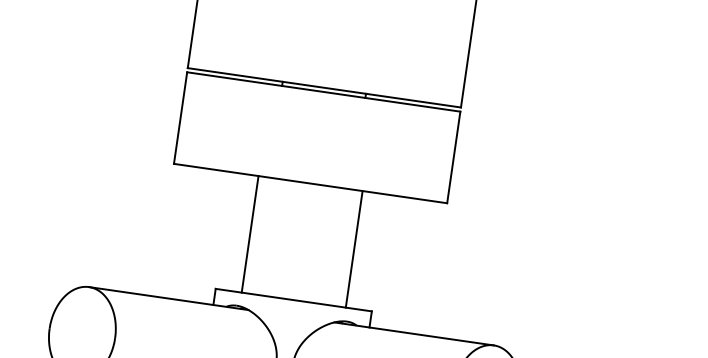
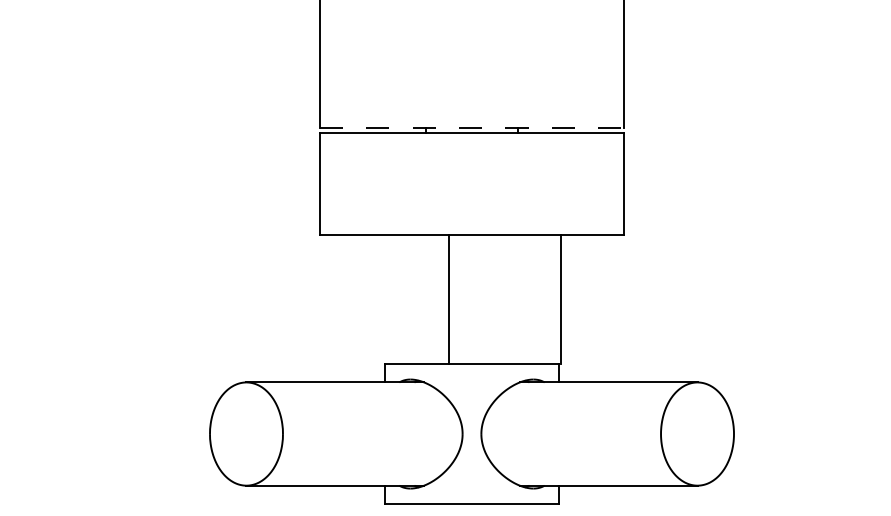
line: (324, 87) -> (472, 127), solid -> dashed
line: (250, 234) -> (449, 299), moved
line: (353, 249) -> (560, 299), moved

